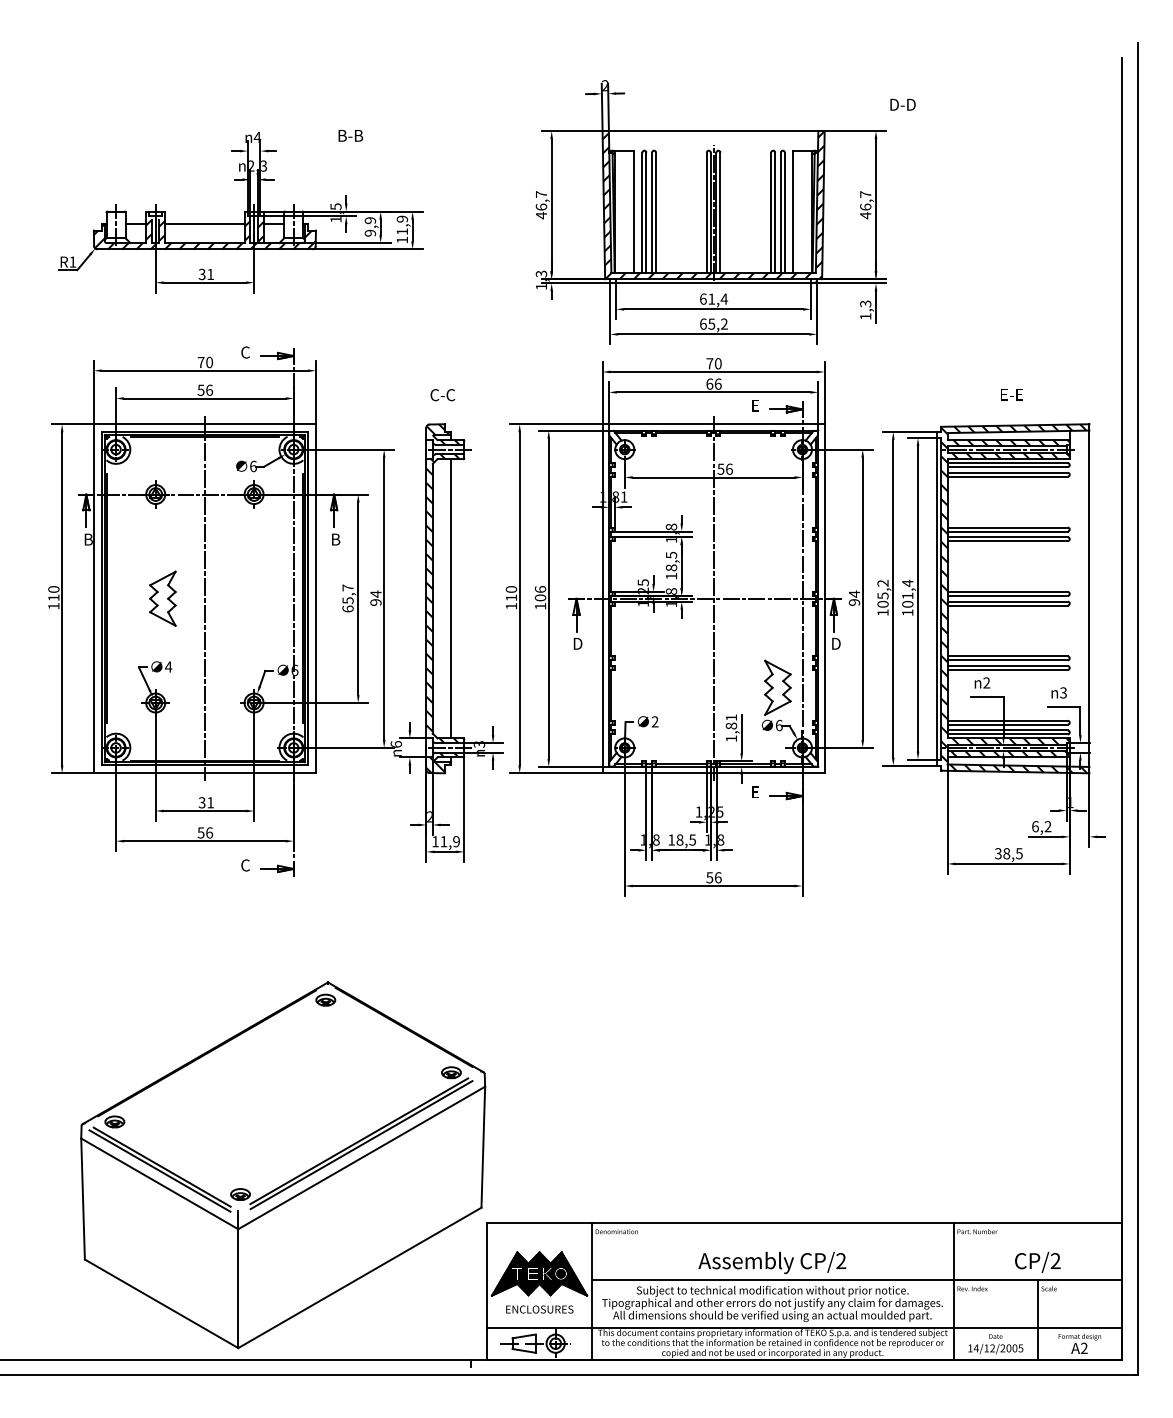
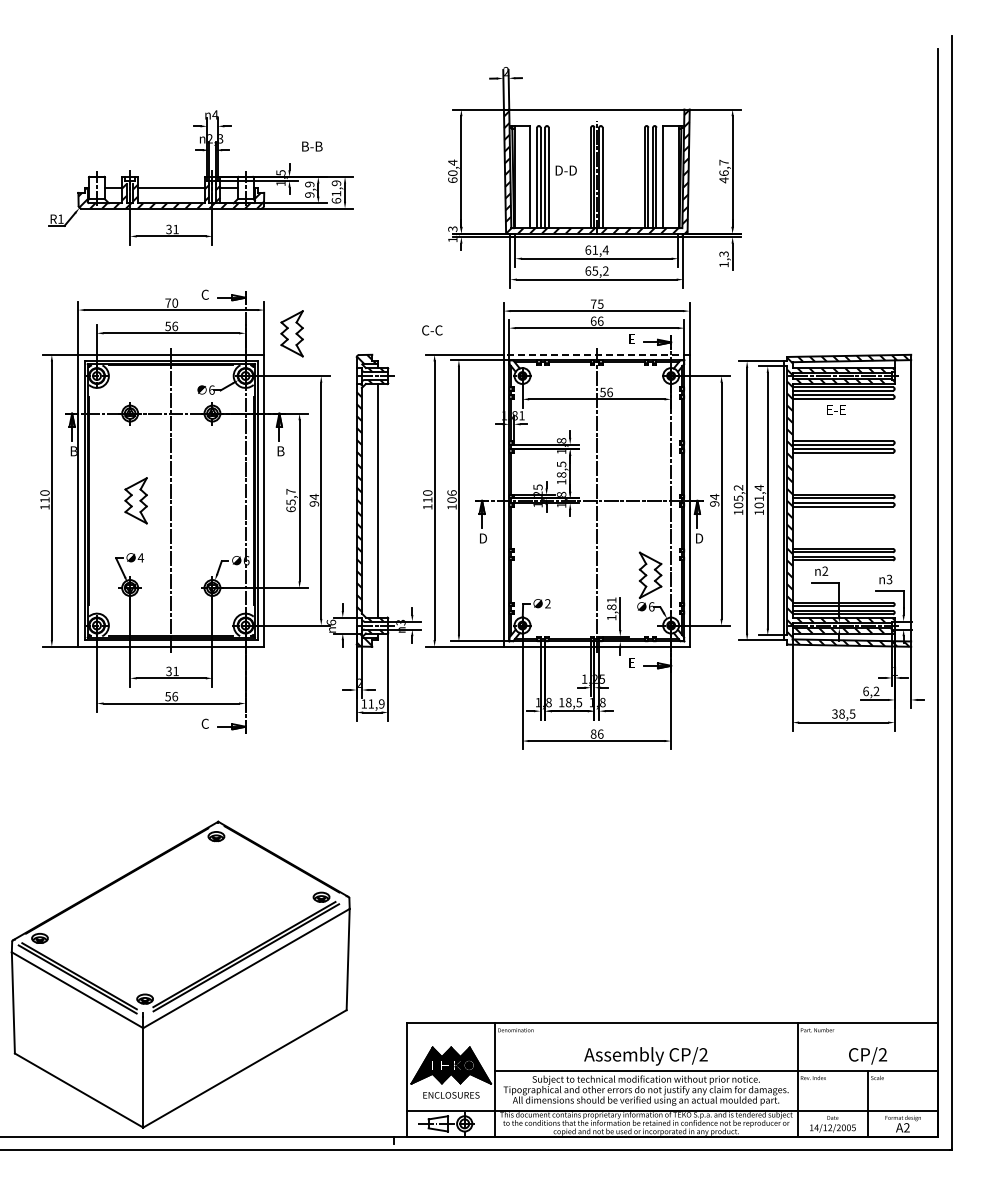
text: (902, 104) -> (565, 170), moved
text: (350, 135) -> (312, 146), moved
text: (541, 205) -> (452, 171), 46,7 -> 60,4
text: (402, 239) -> (336, 200), 11,9 -> 61,9
text: (718, 362) -> (600, 303), 70 -> 75
text: (1012, 393) -> (836, 409), moved
text: (443, 395) -> (432, 330), moved
part: (348, 398) -> (291, 333), added
line: (713, 423) -> (596, 354), solid -> dashed
text: (709, 876) -> (593, 733), 56 -> 86
part: (282, 1165) -> (180, 974), moved

